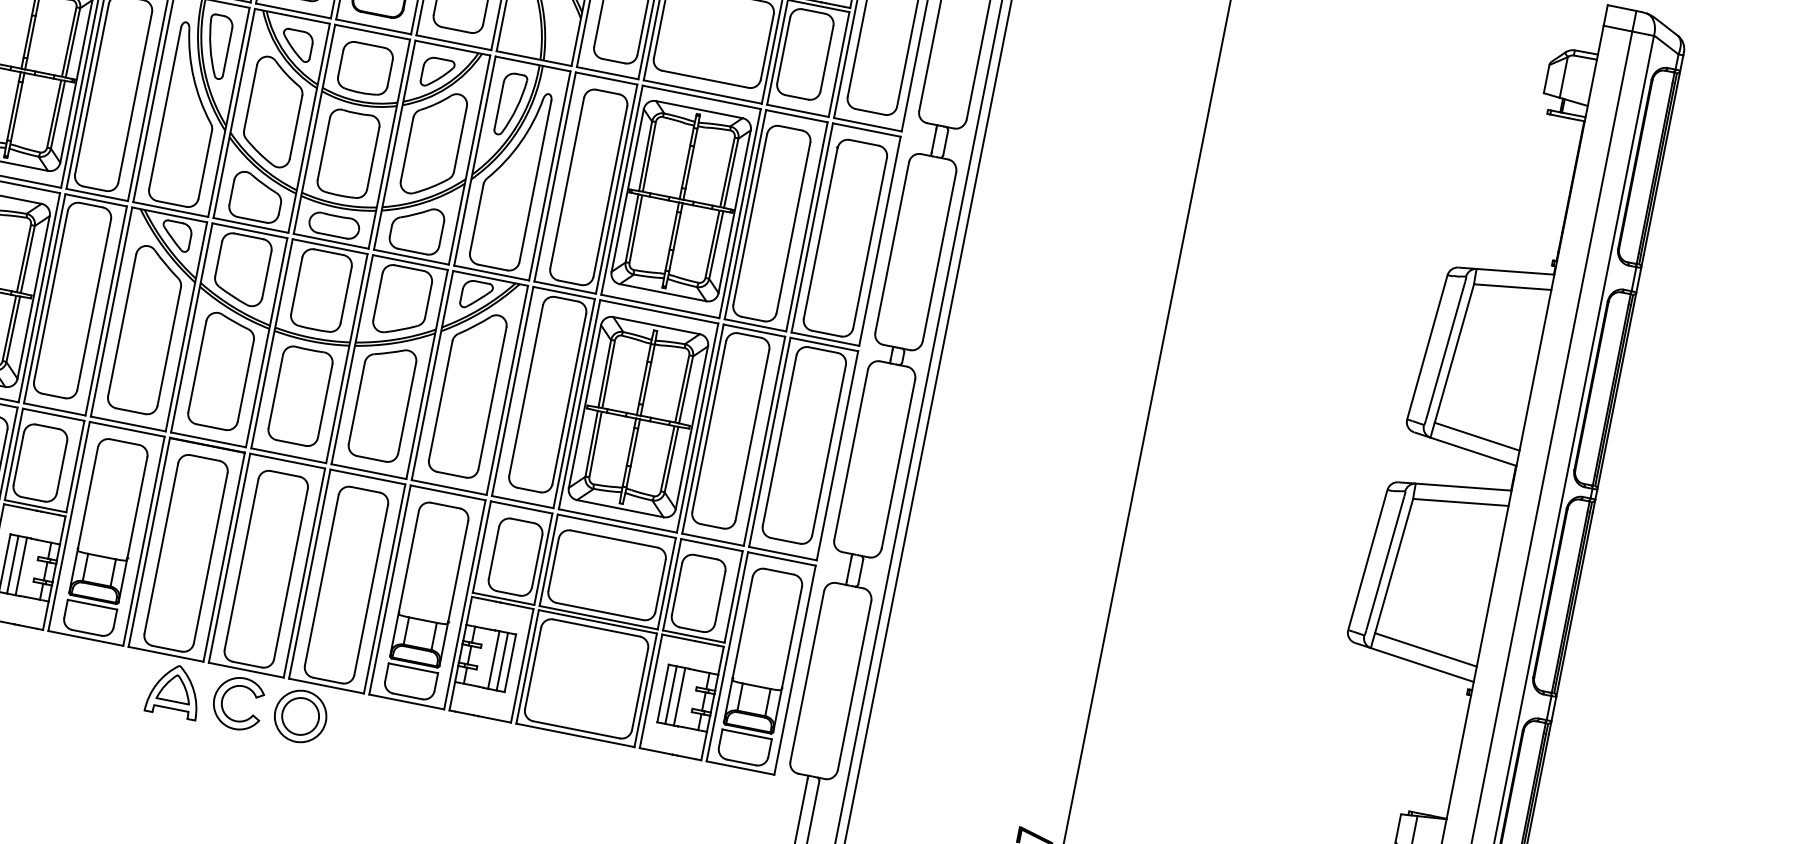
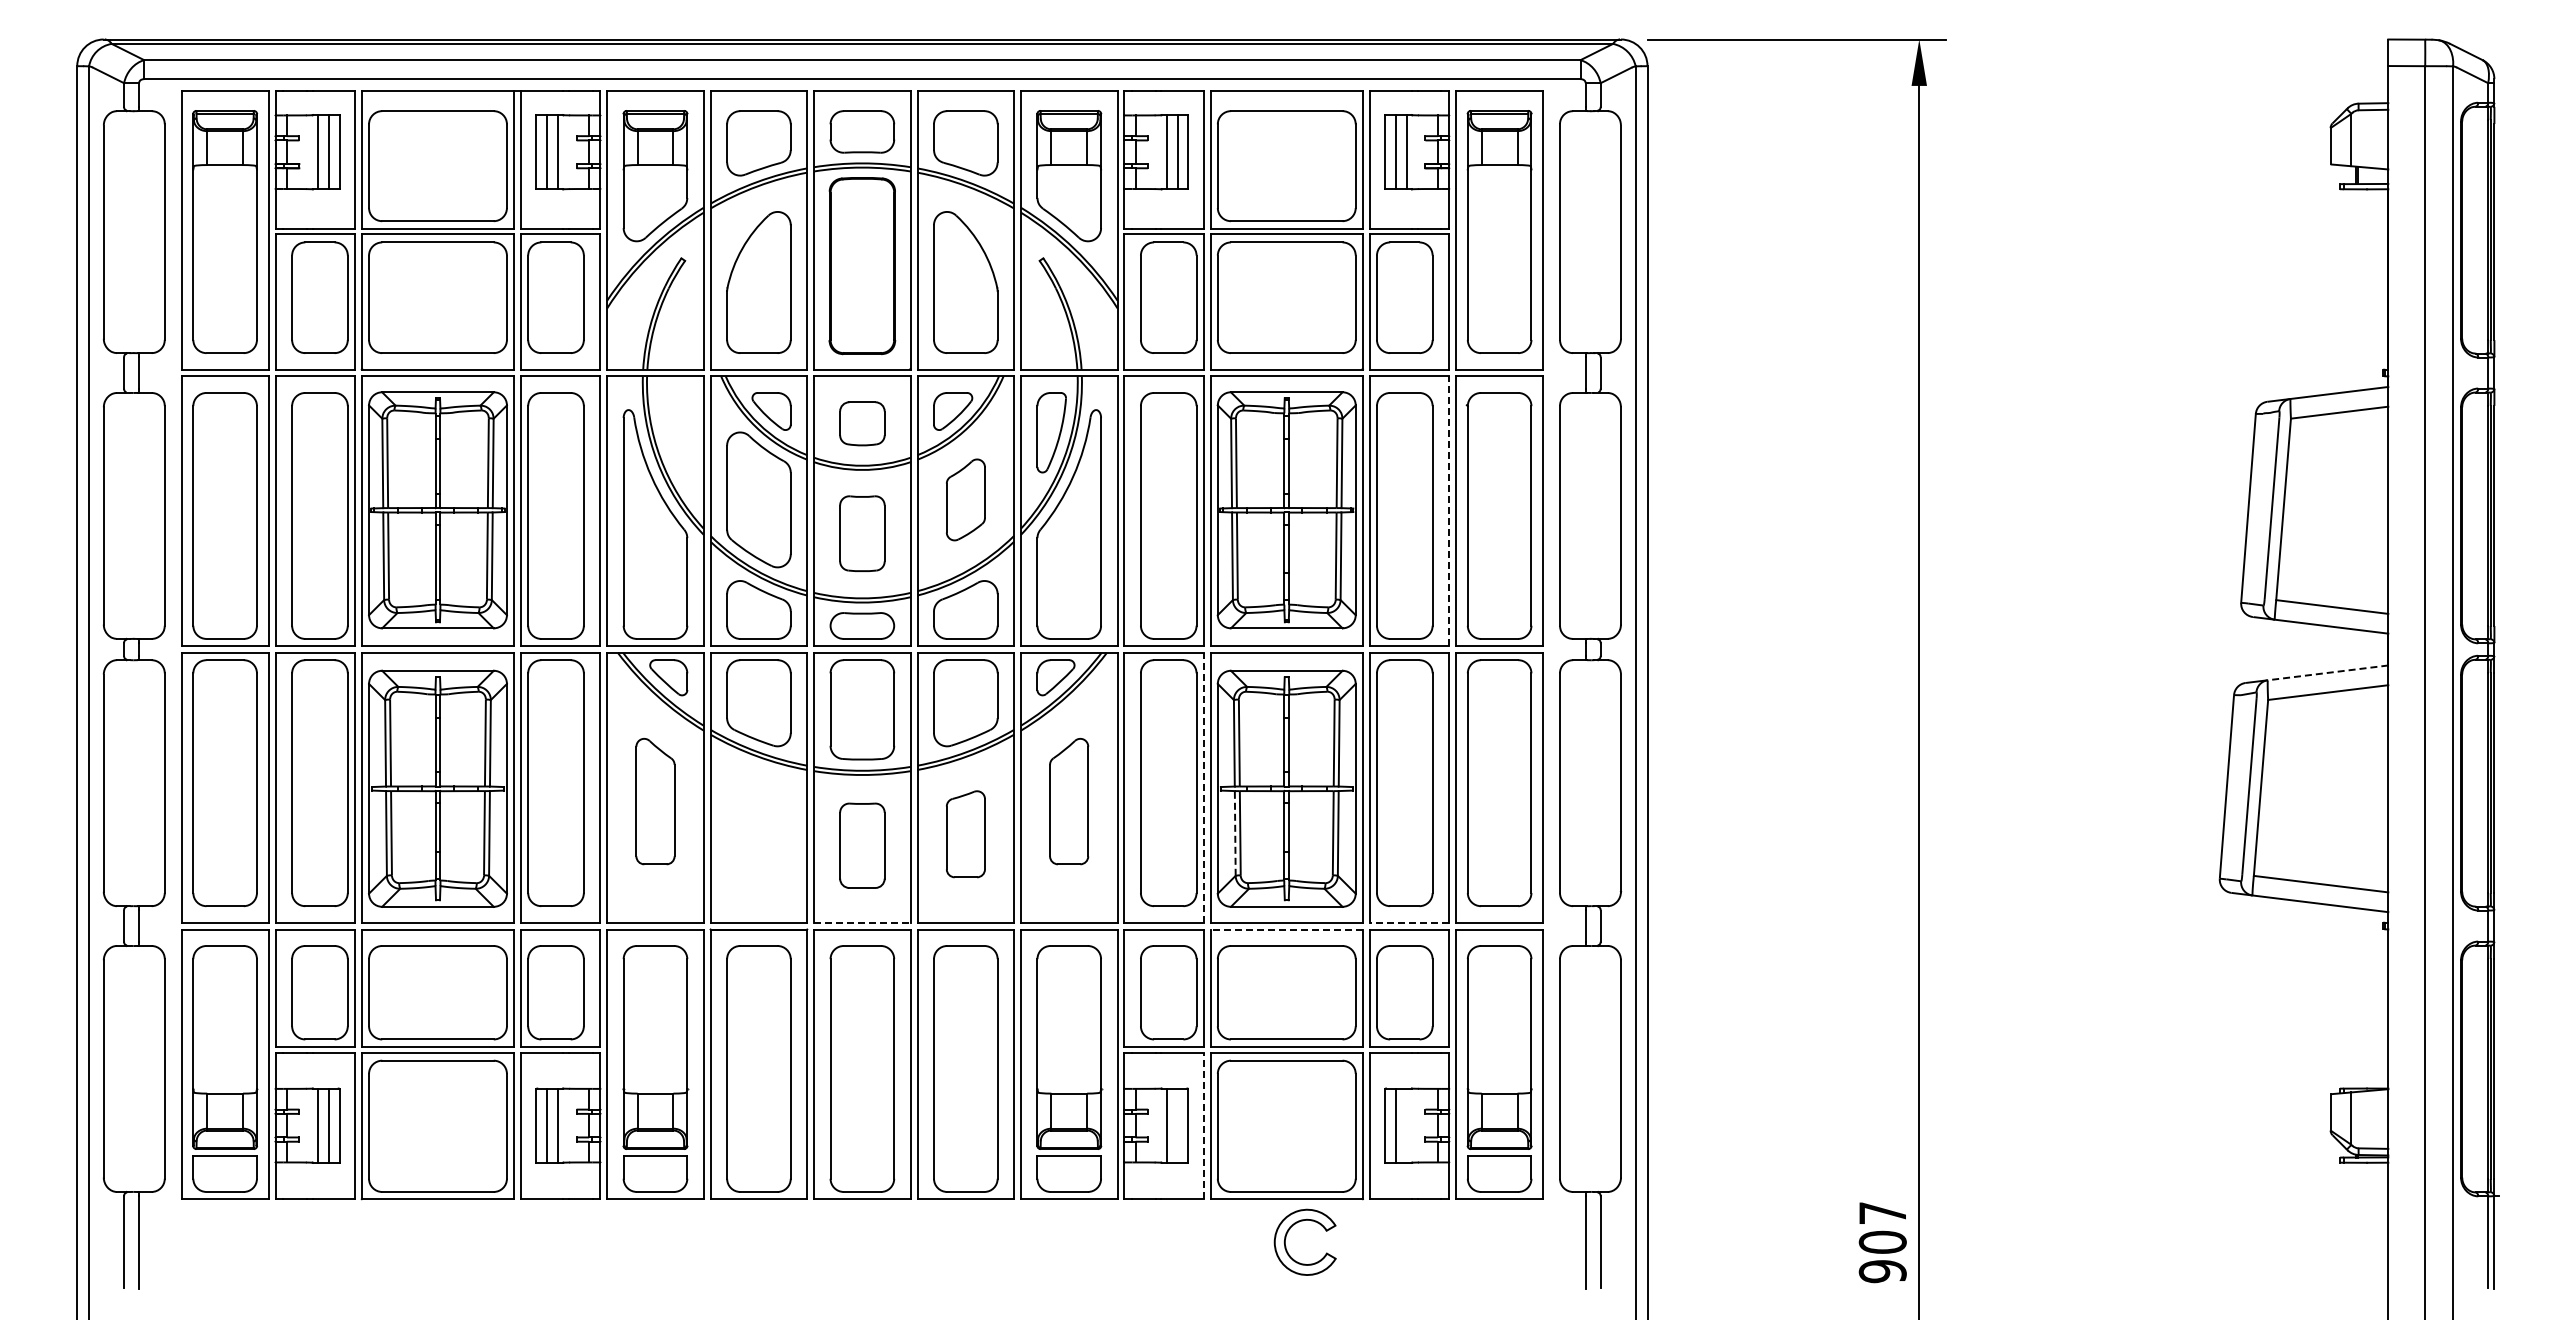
part: (216, 46) -> (672, 432), removed
part: (365, 68) -> (862, 423), size x0.7
part: (433, 143) -> (965, 499), size x0.6
part: (348, 153) -> (862, 533), size x0.7
line: (807, 227) -> (1449, 511), solid -> dashed
part: (146, 330) -> (655, 801), size x0.6
part: (221, 370) -> (758, 833), removed
part: (467, 393) -> (1068, 801), size x0.6
part: (300, 395) -> (862, 845), size x0.7
part: (382, 402) -> (965, 833), size x0.6
line: (574, 403) -> (1203, 787), solid -> dashed
line: (591, 443) -> (1235, 832), solid -> dashed
line: (288, 455) -> (862, 922), solid -> dashed
line: (1464, 486) -> (2328, 672), solid -> dashed
line: (616, 526) -> (1286, 929), solid -> dashed
line: (713, 539) -> (1409, 922), solid -> dashed
line: (502, 661) -> (1178, 1125), removed
line: (522, 665) -> (1203, 1125), solid -> dashed
part: (174, 690) -> (778, 1241), removed
line: (679, 696) -> (1406, 1125), removed
part: (224, 697) -> (1286, 1238), moved
part: (300, 715) -> (940, 1242), removed

